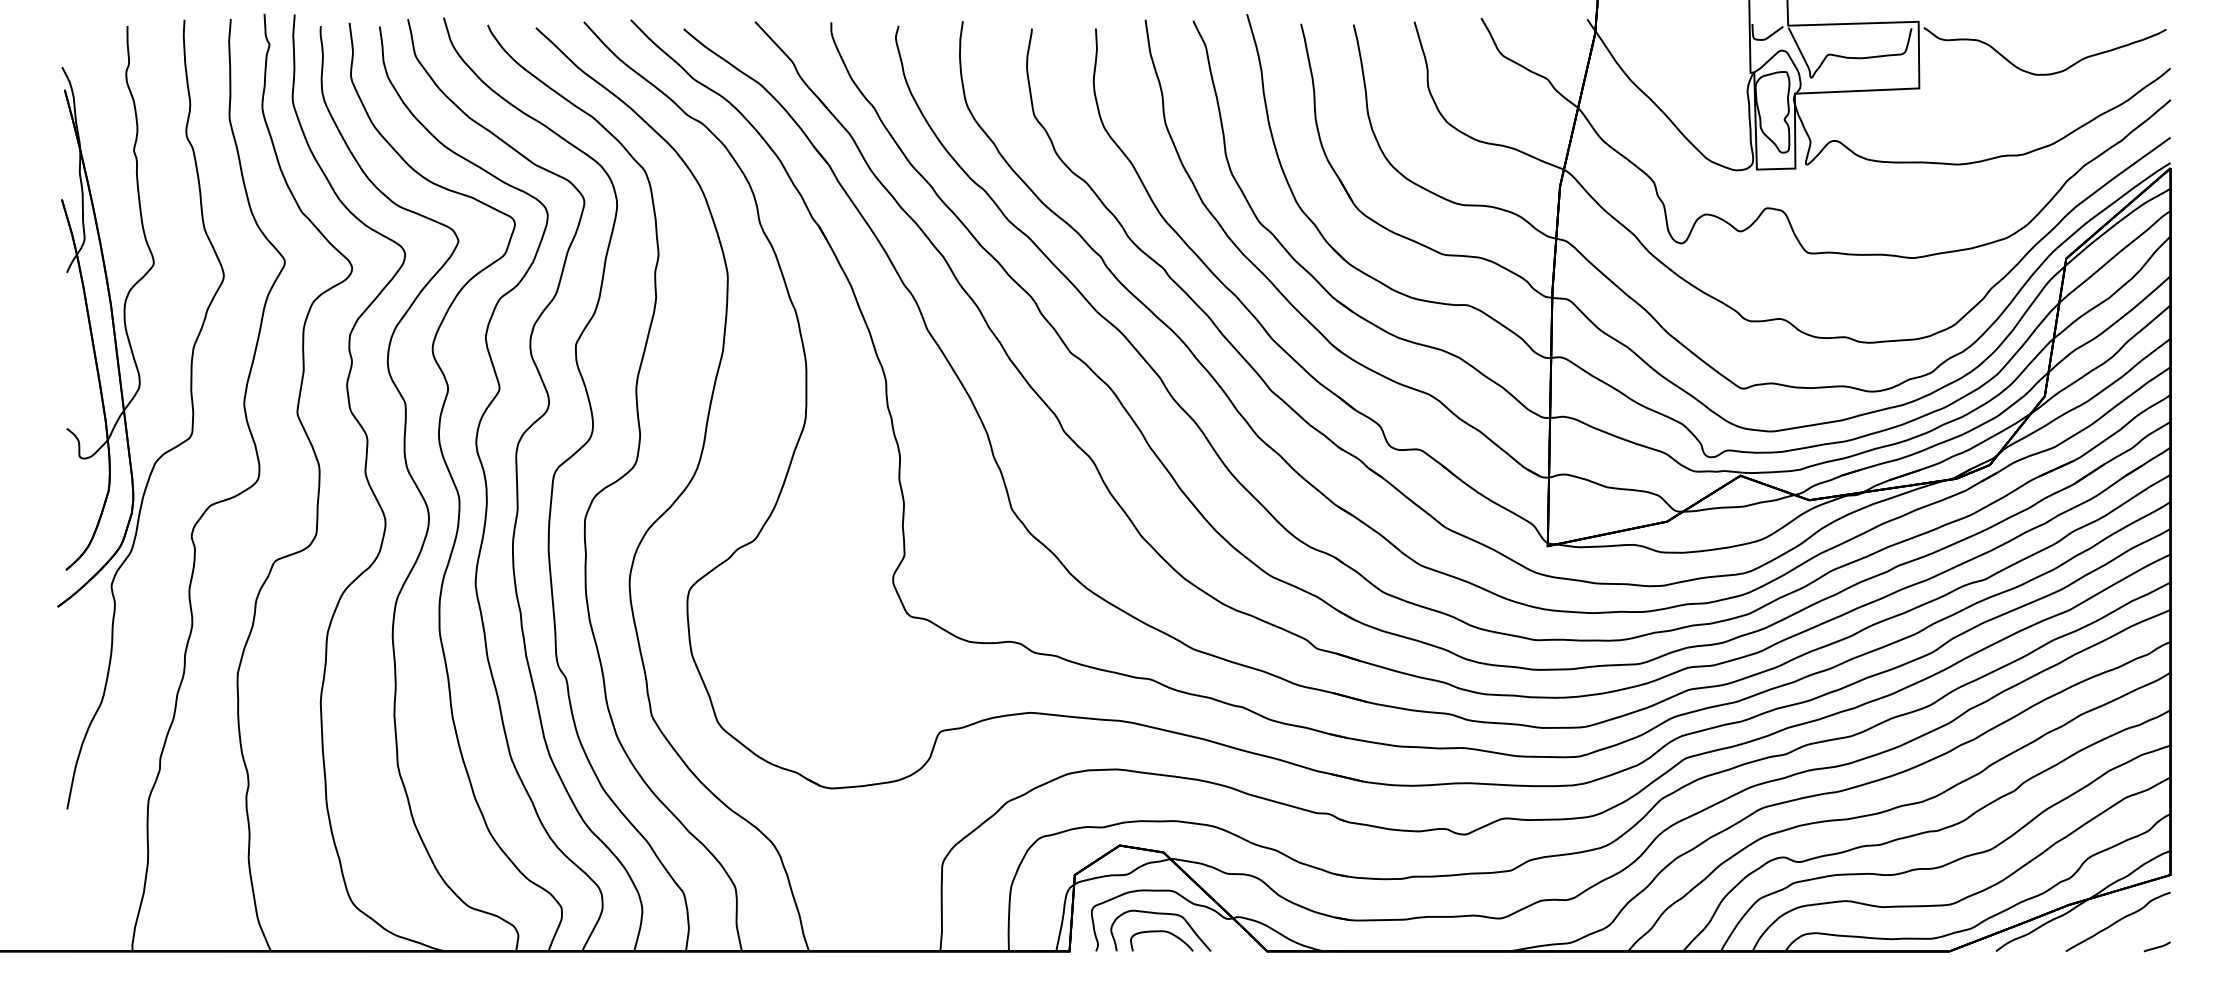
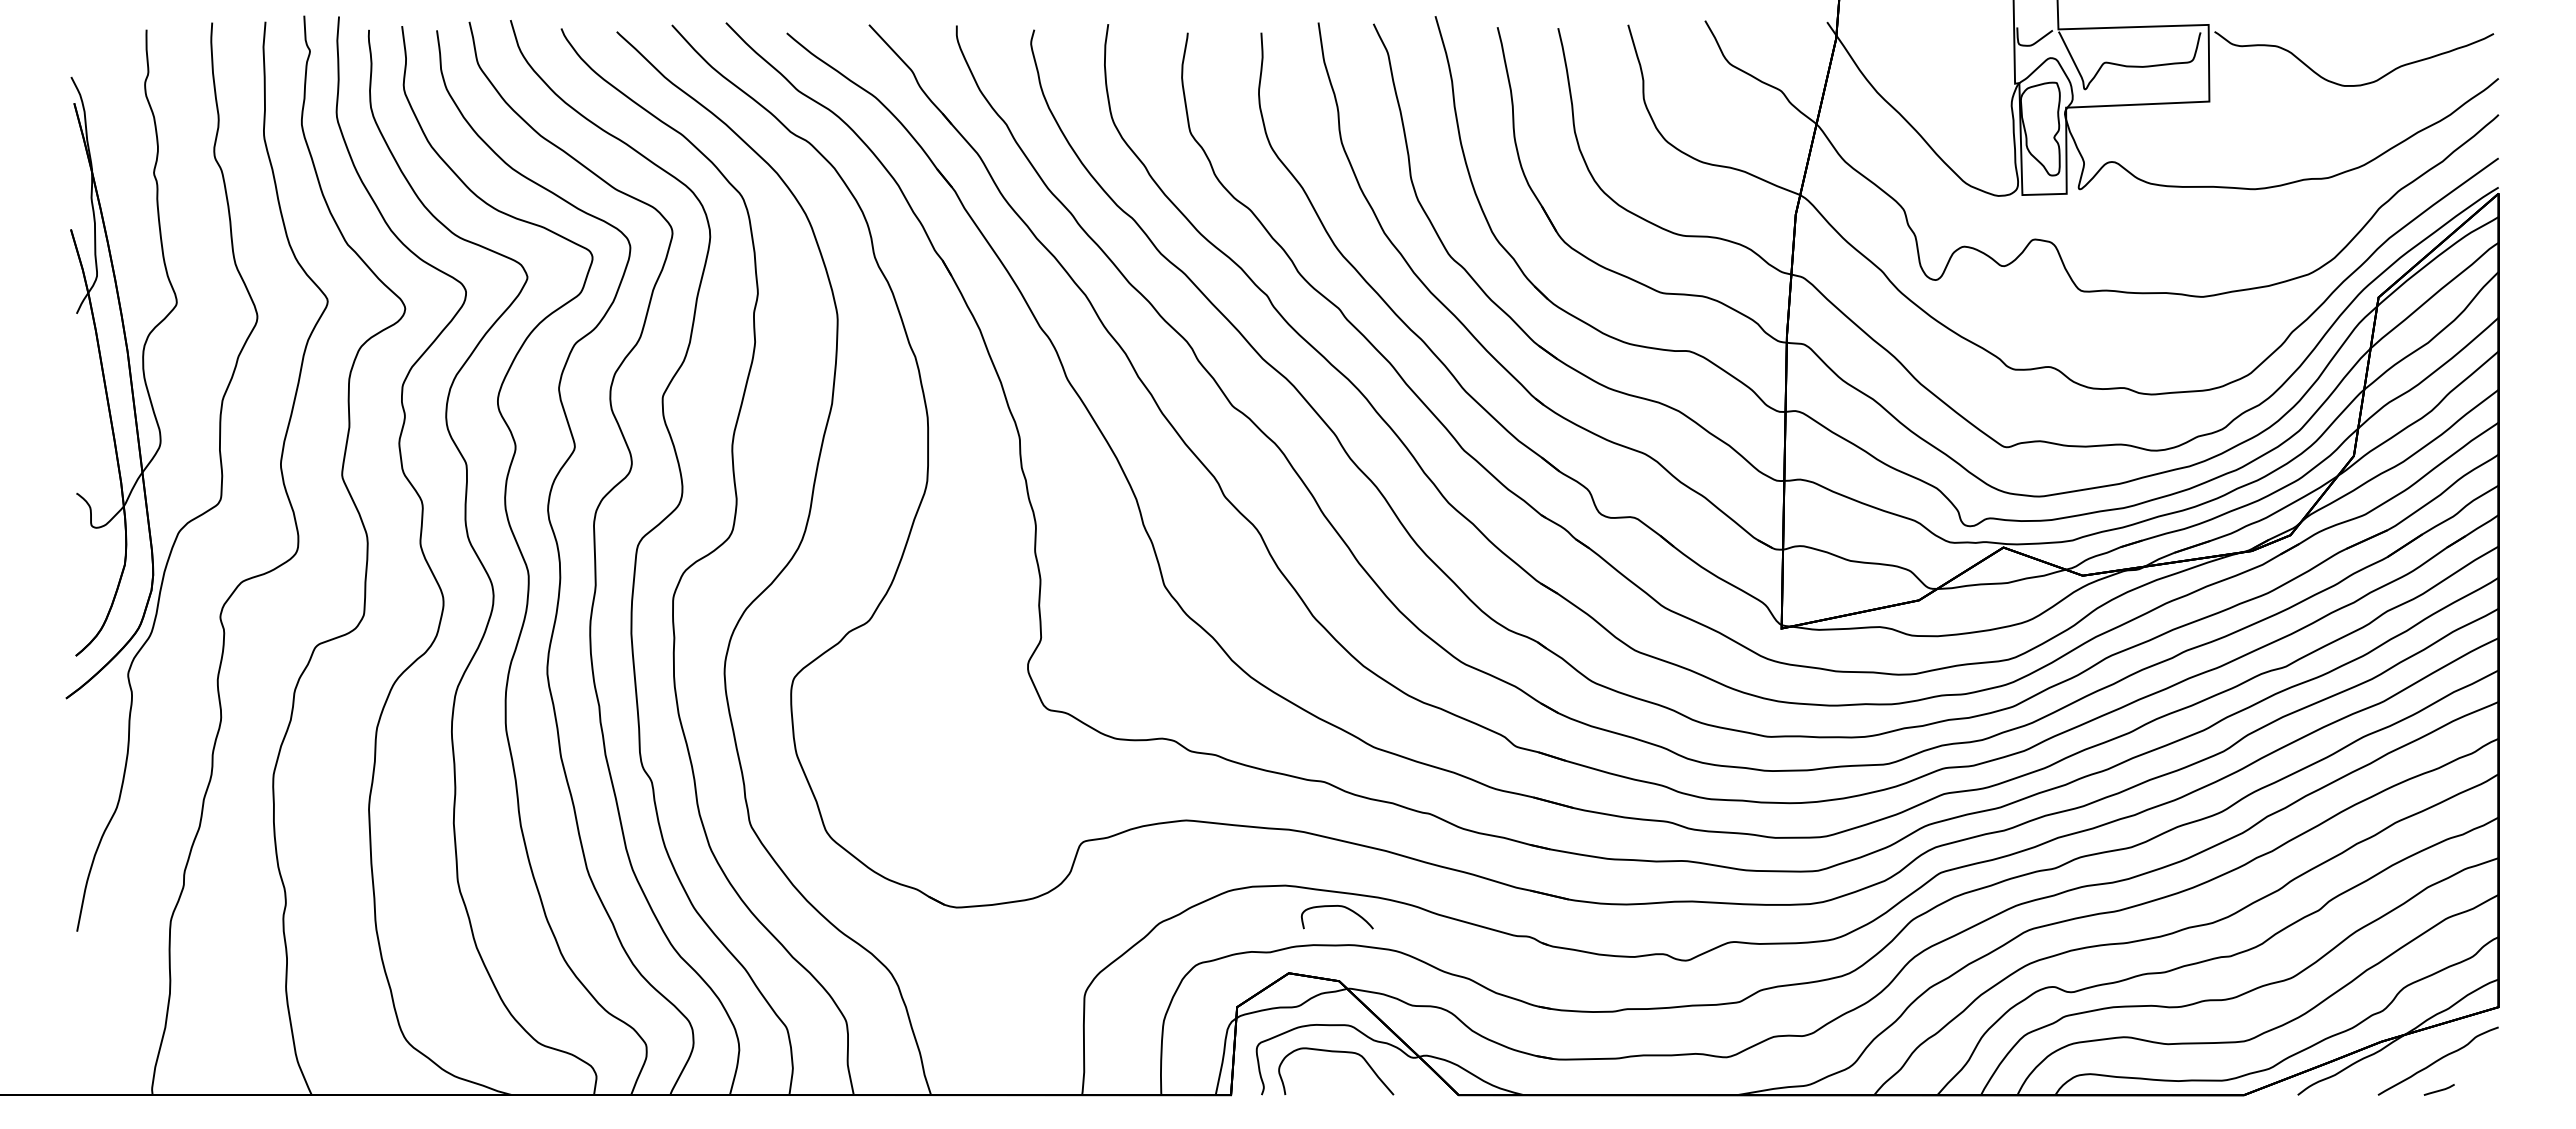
curve: (1161, 931) -> (1336, 906), moved
line: (2157, 946) -> (2439, 1089), moved

